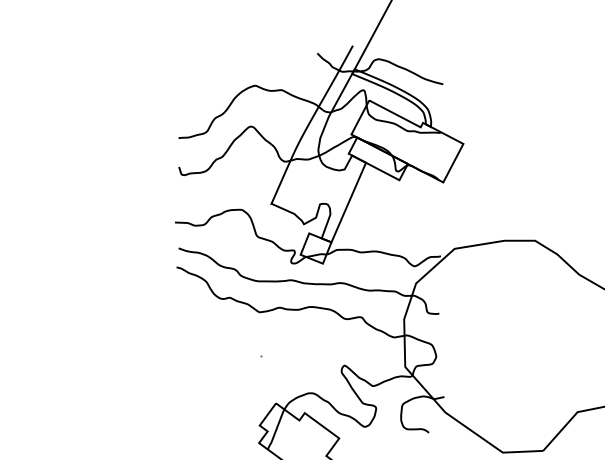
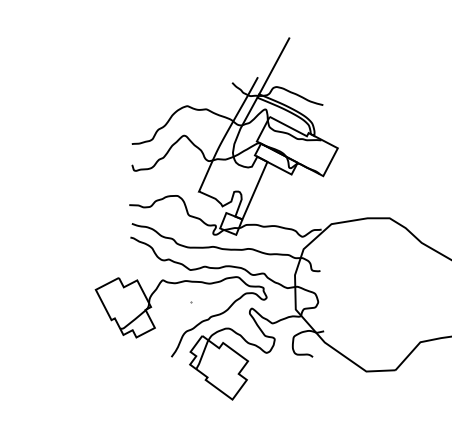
part: (254, 395) -> (186, 330), added

